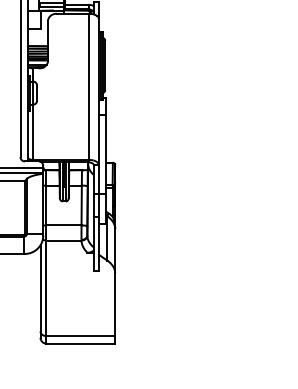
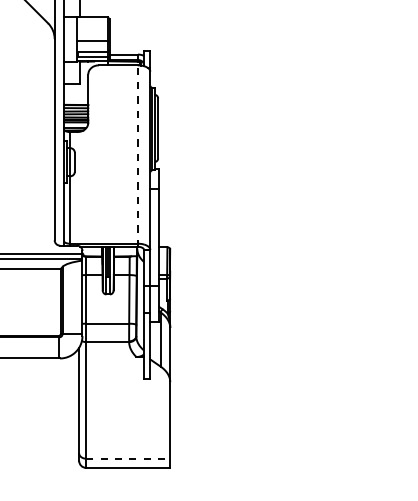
line: (88, 88) -> (137, 156), solid -> dashed
line: (80, 335) -> (128, 458), solid -> dashed

